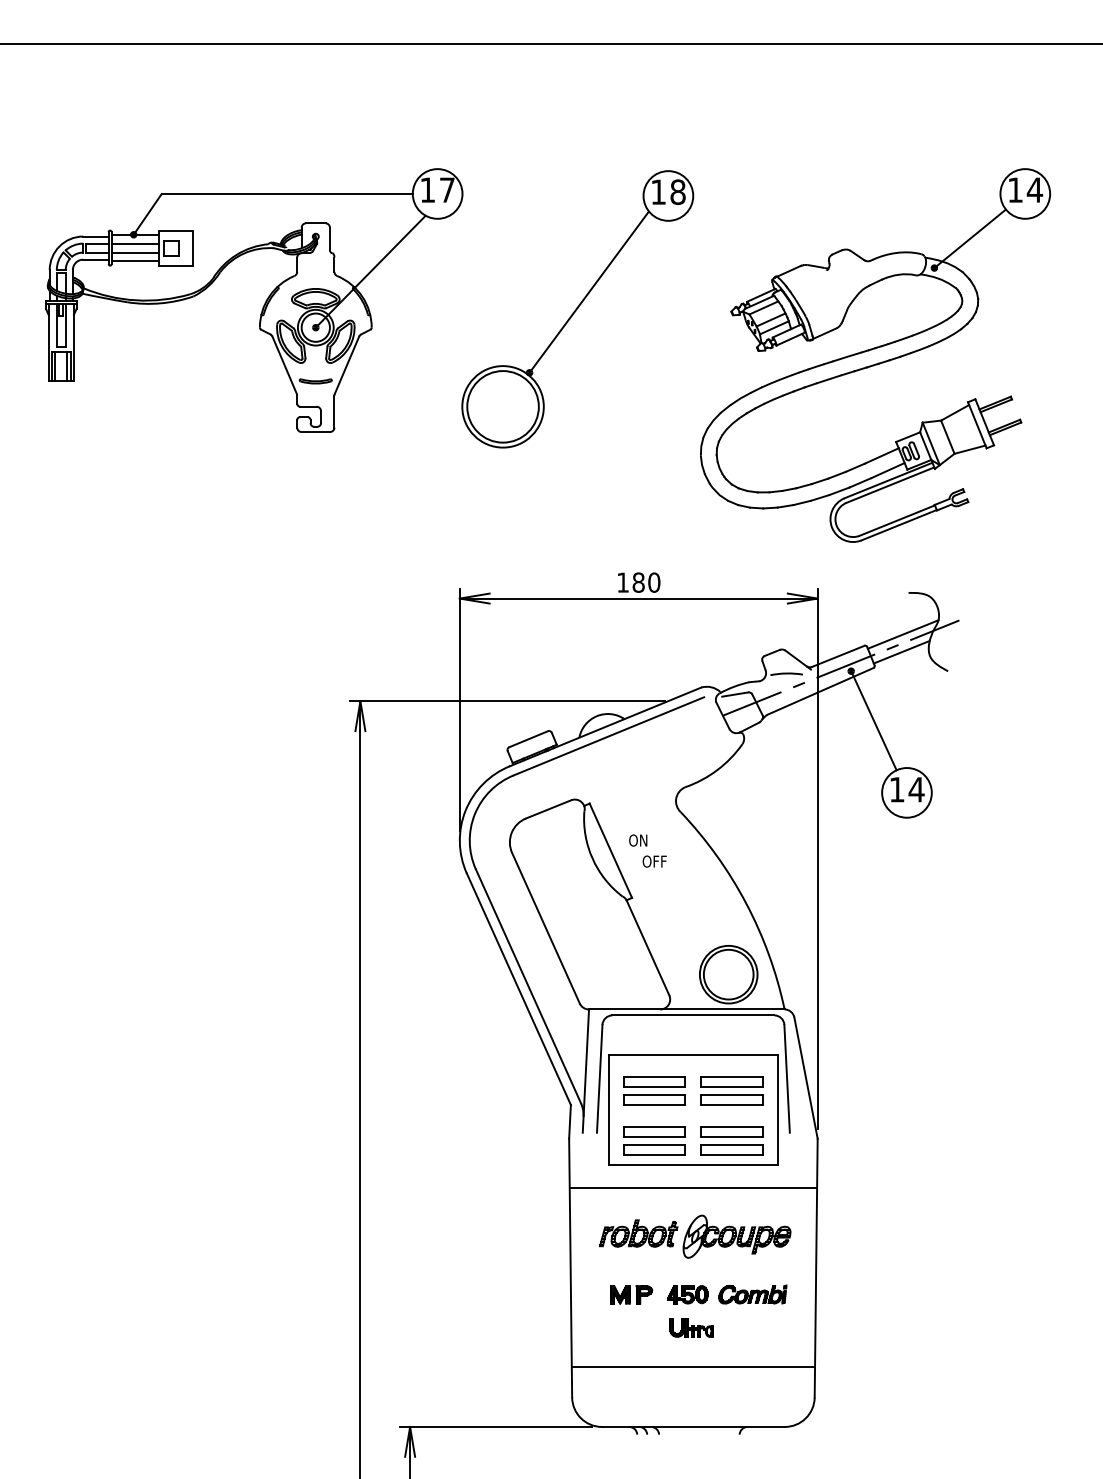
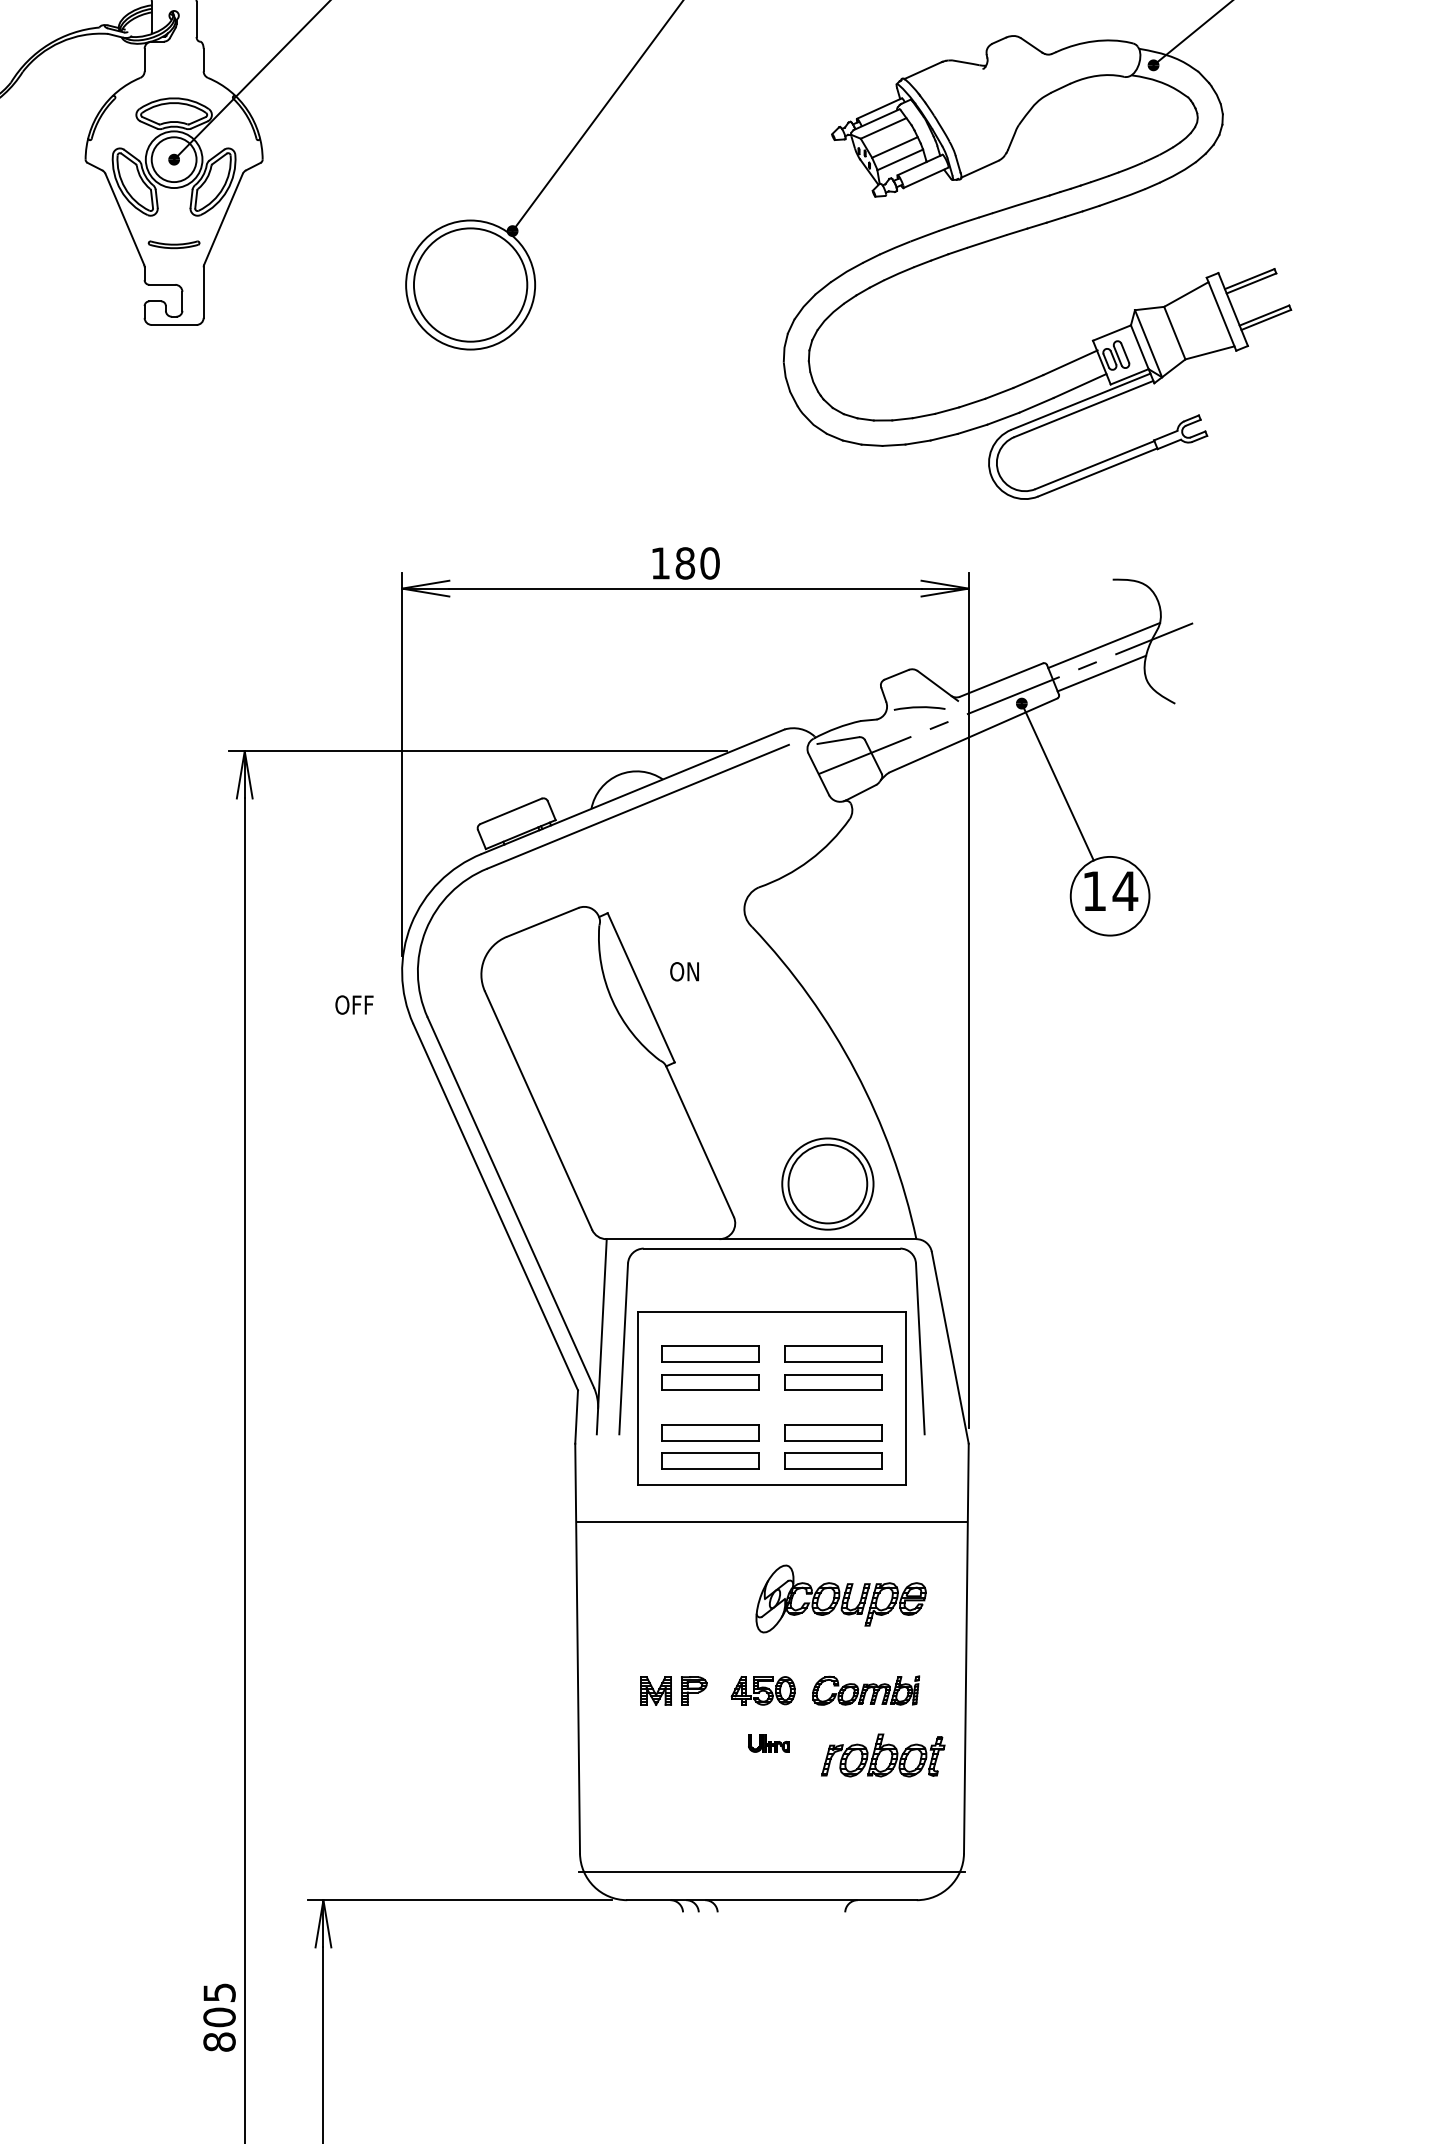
text: (654, 861) -> (354, 1004), moved
part: (638, 1233) -> (882, 1755), moved
part: (691, 1327) -> (768, 1742), size x0.6
line: (693, 1367) -> (772, 1872), moved

